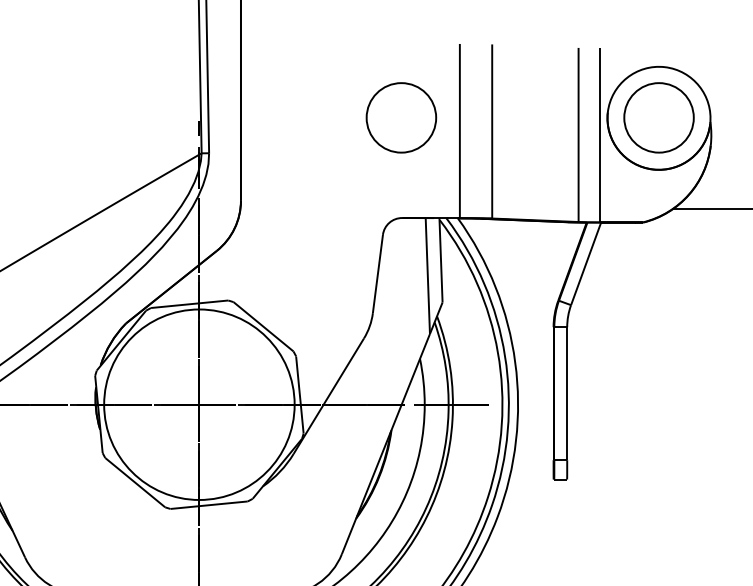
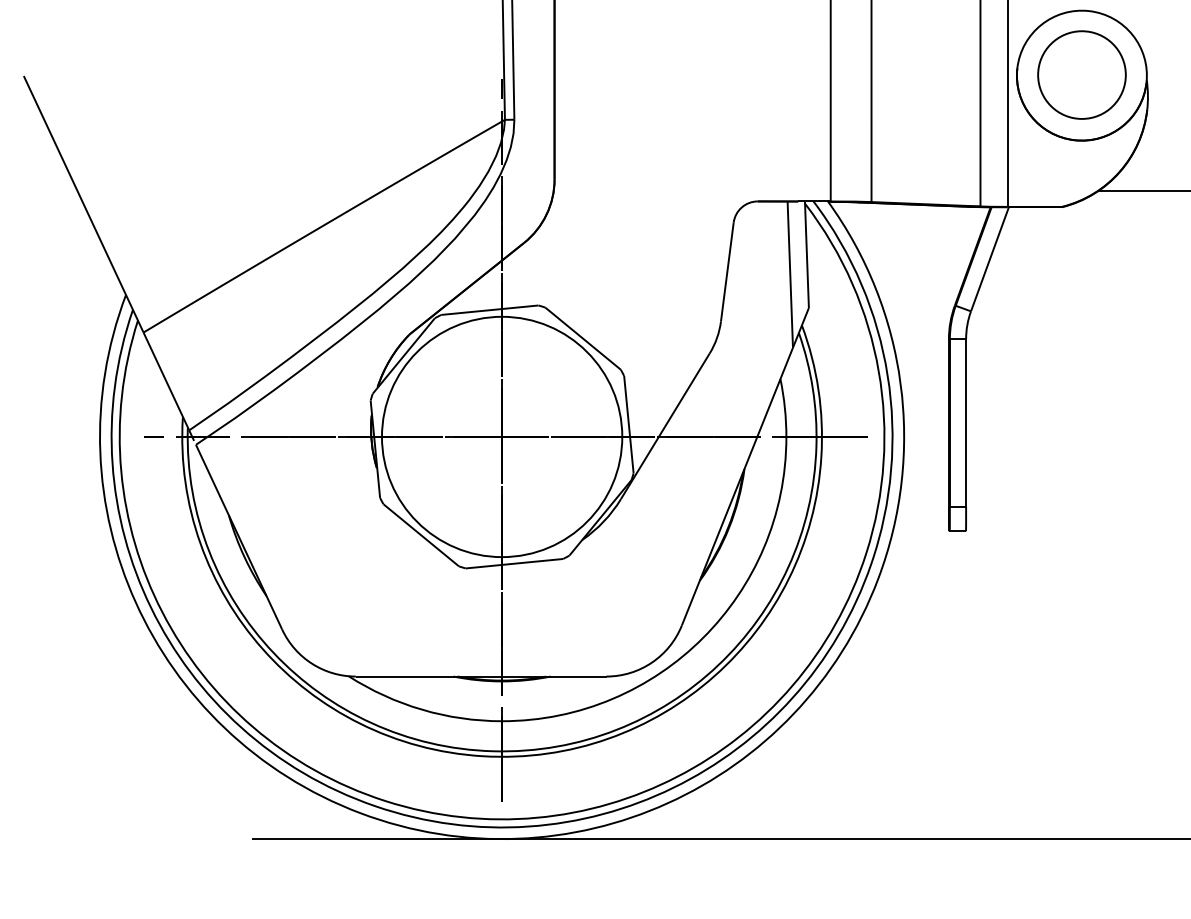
part: (401, 117) -> (756, 74), removed

